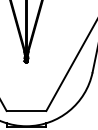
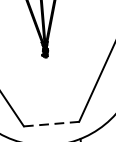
line: (26, 110) -> (51, 123), solid -> dashed

